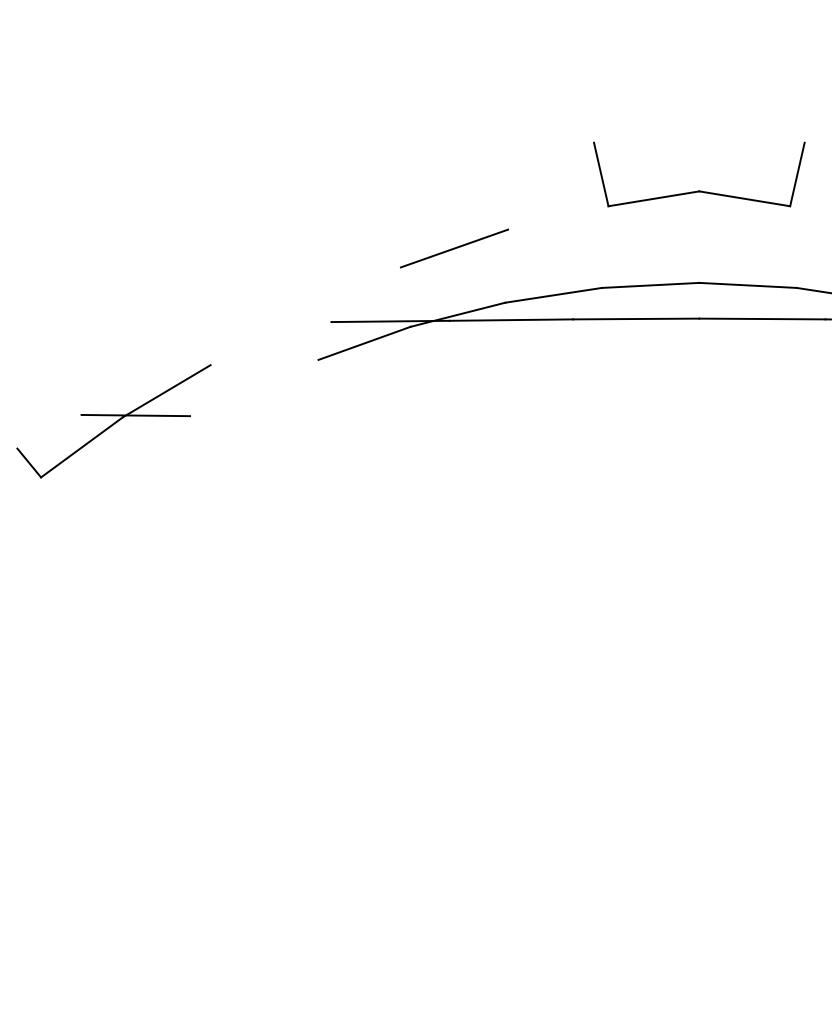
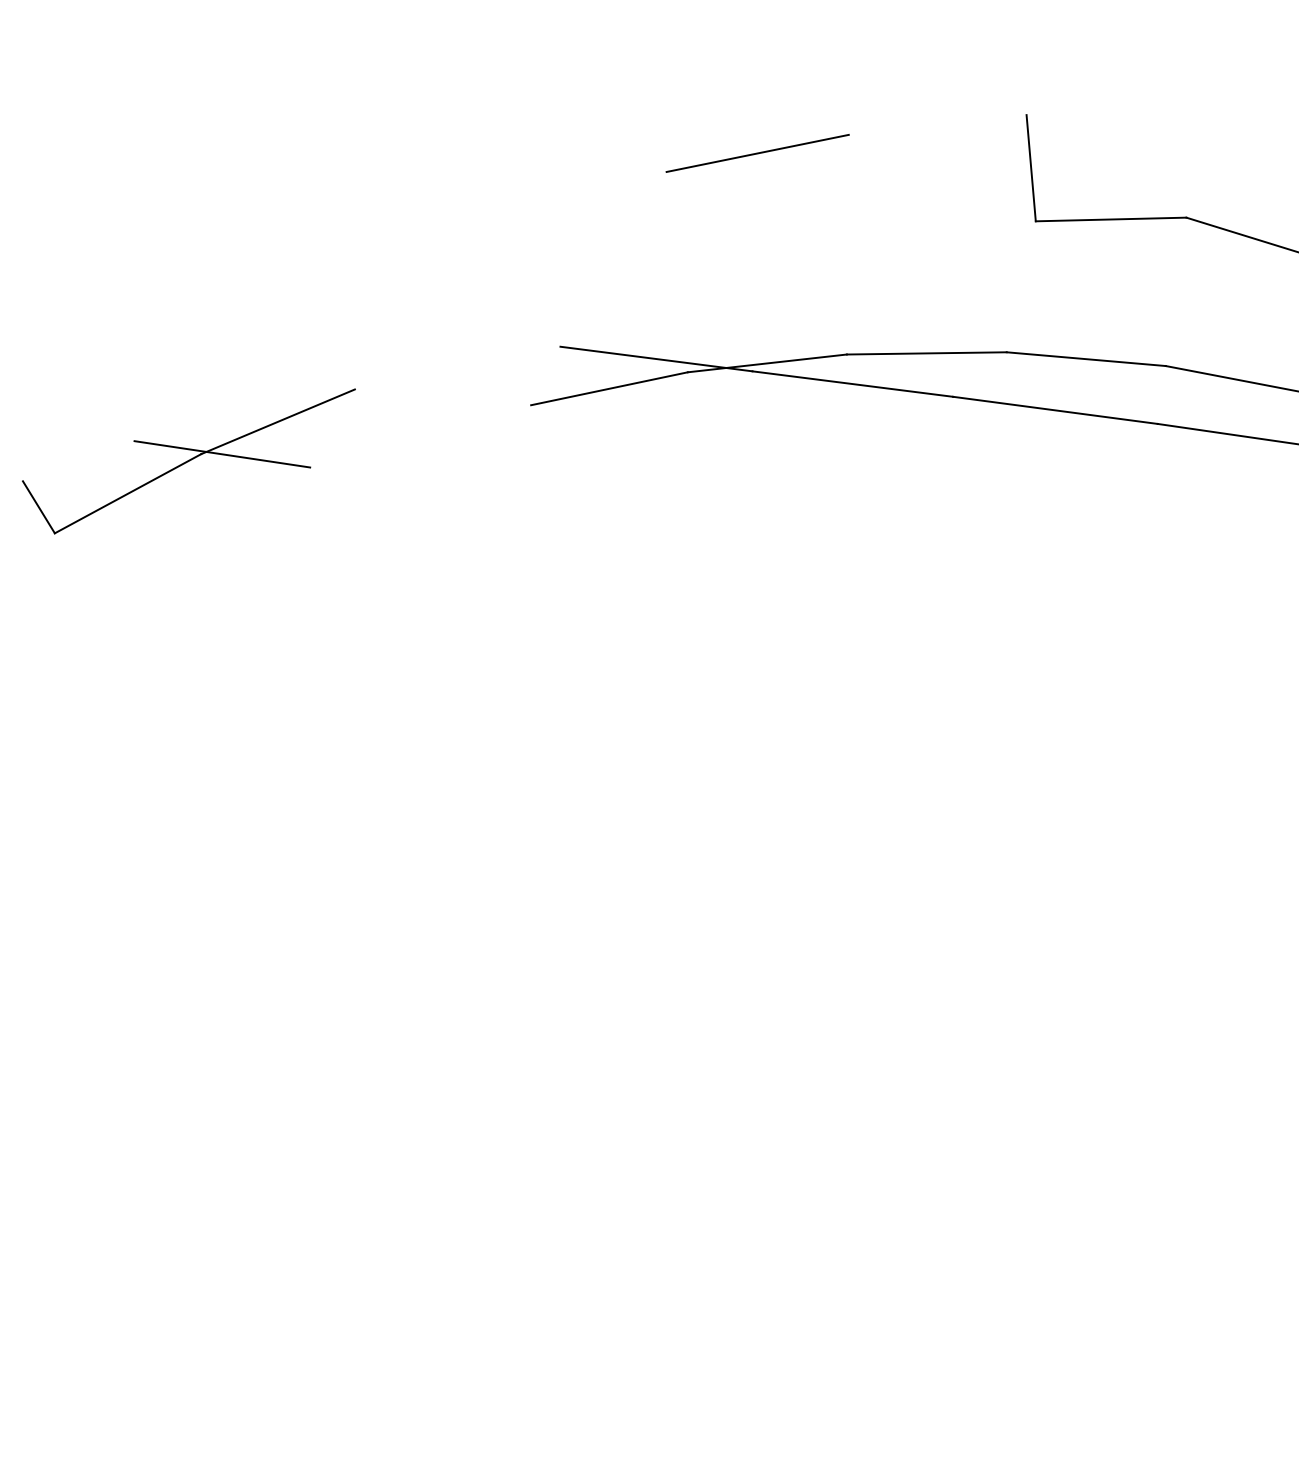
line: (454, 248) -> (757, 153), moved

